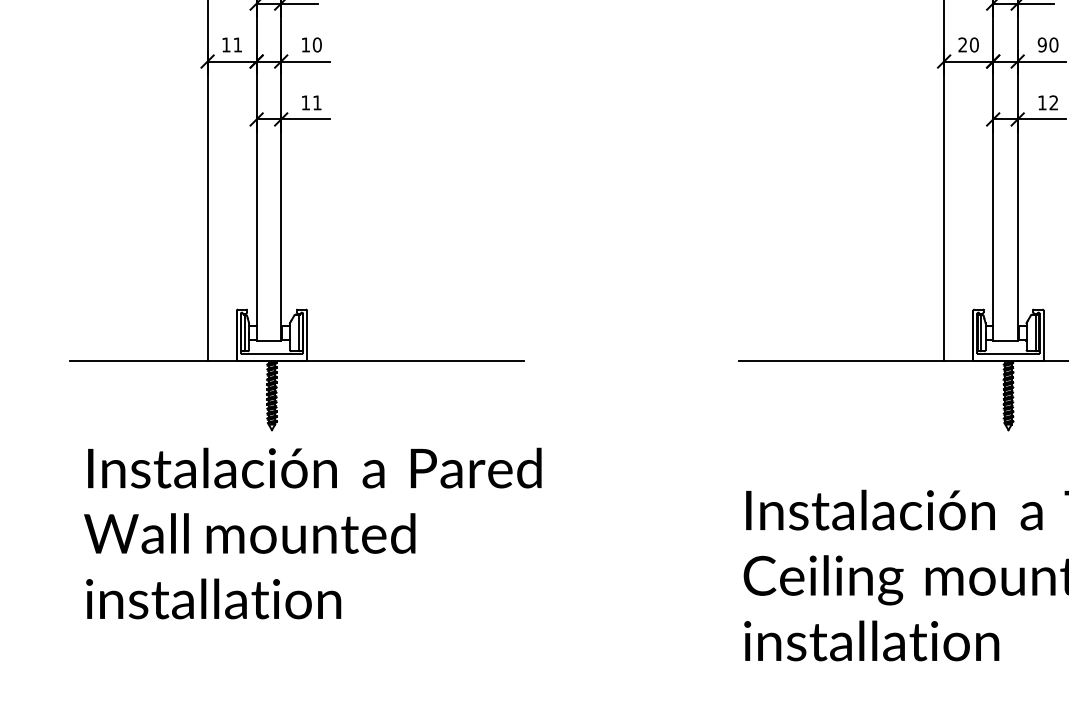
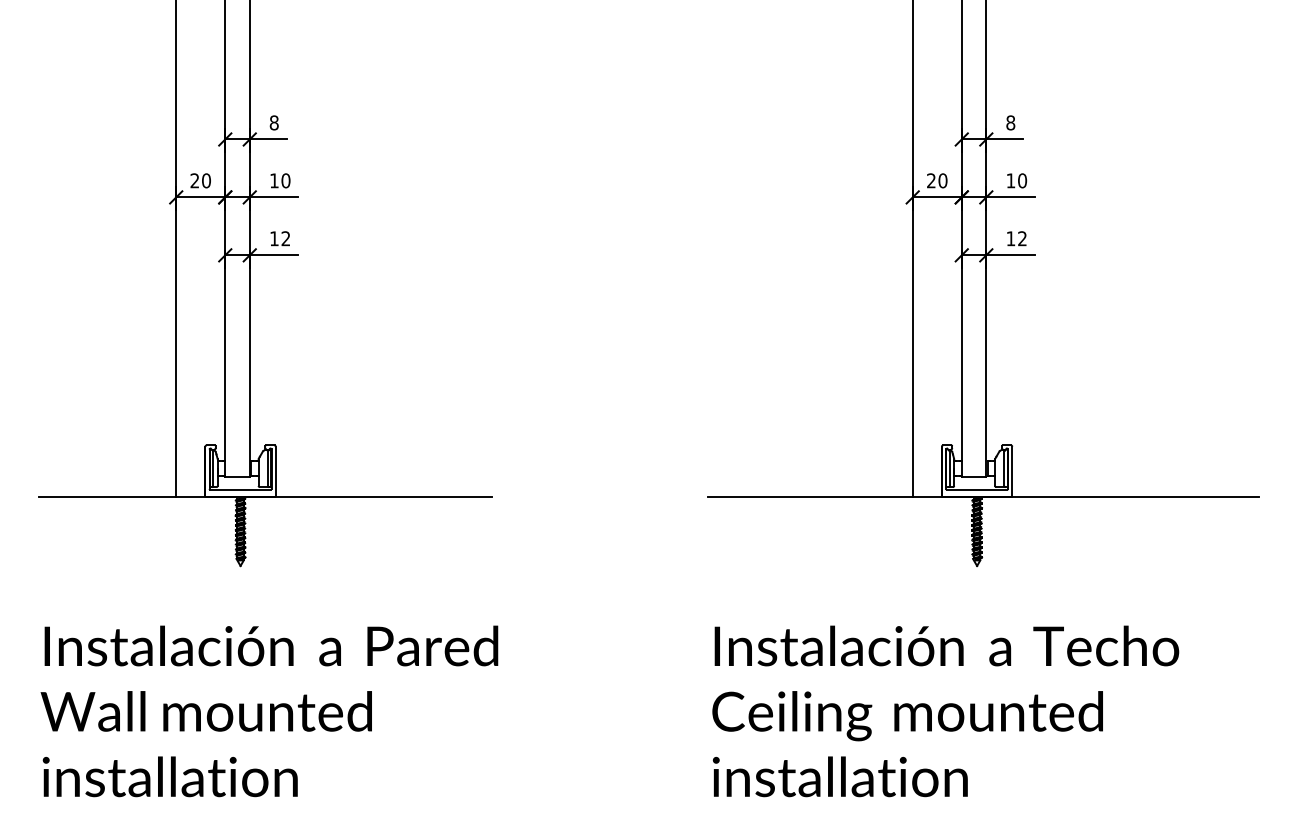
text: (231, 44) -> (200, 180), 11 -> 20
text: (1041, 44) -> (1010, 180), 90 -> 10
text: (316, 102) -> (285, 238), 11 -> 12
text: (312, 533) -> (269, 711), moved

